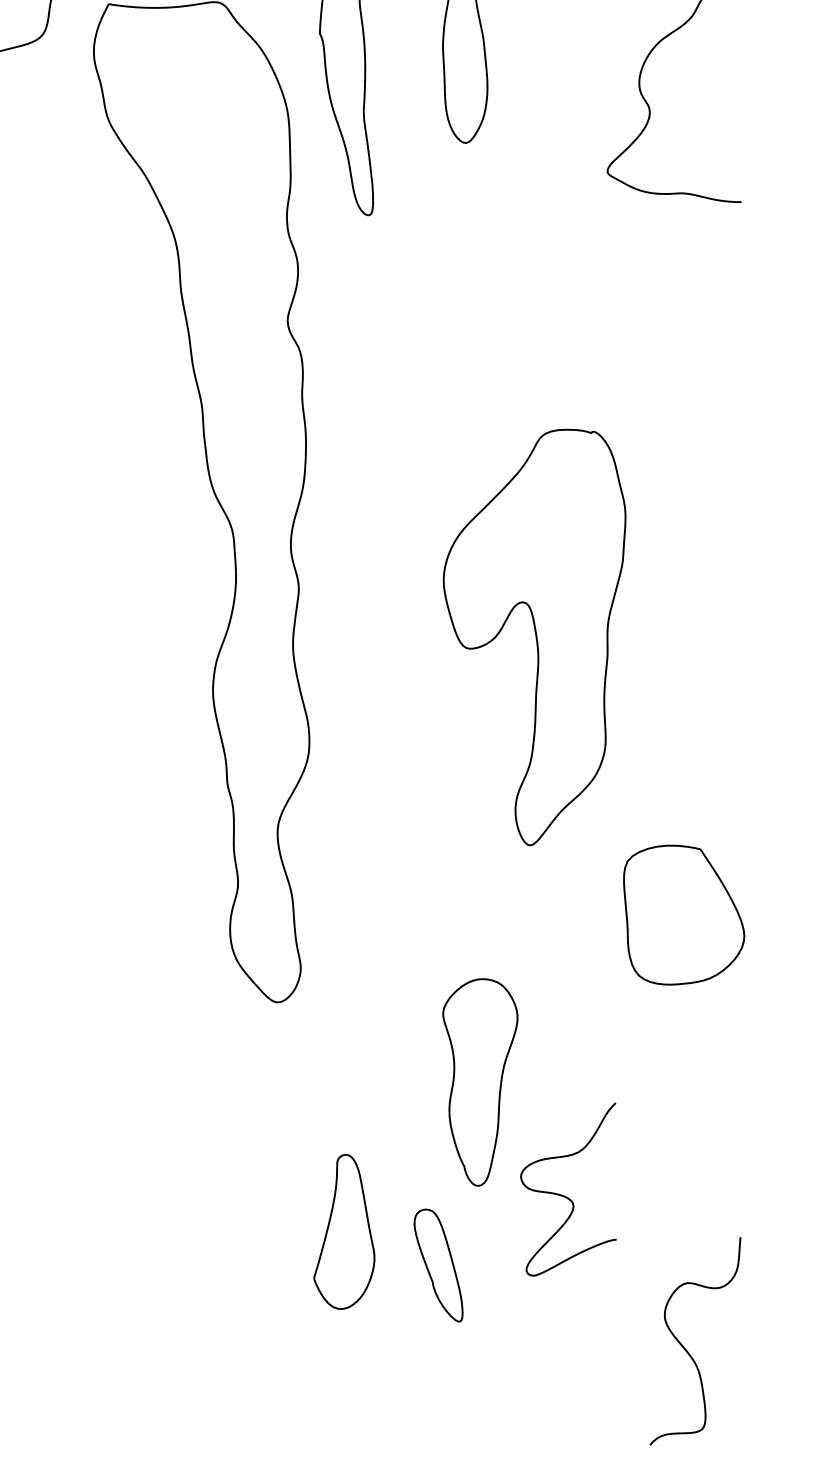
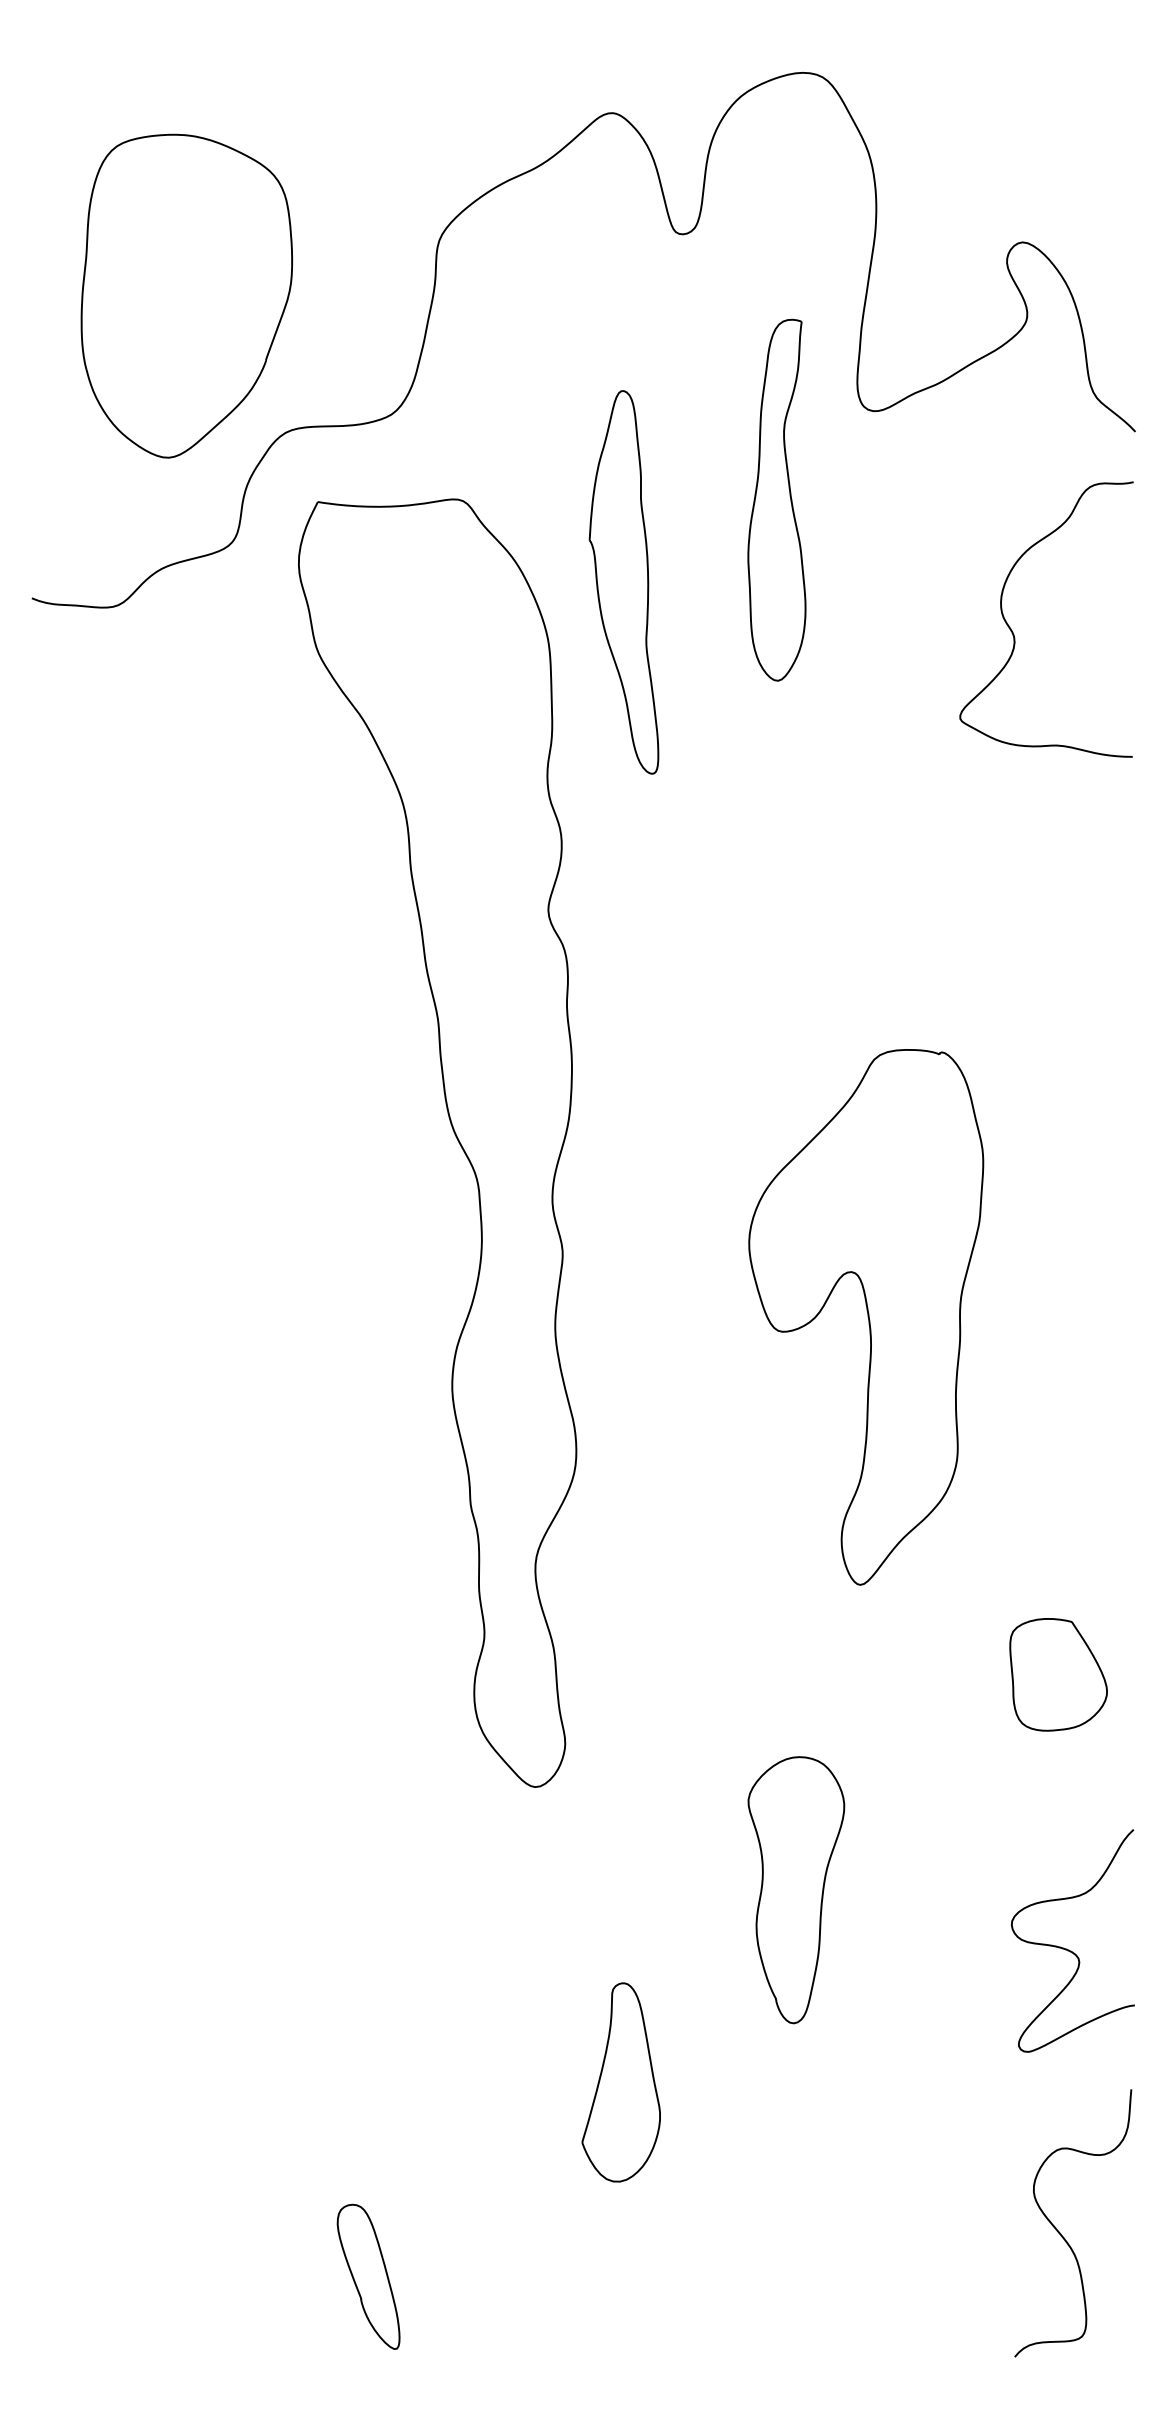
part: (683, 914) -> (1058, 1674), size x0.62
curve: (565, 1196) -> (1068, 1949), moved
part: (438, 1265) -> (368, 2276), moved

